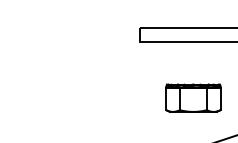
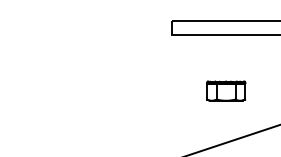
part: (192, 97) -> (225, 90), size x0.7

